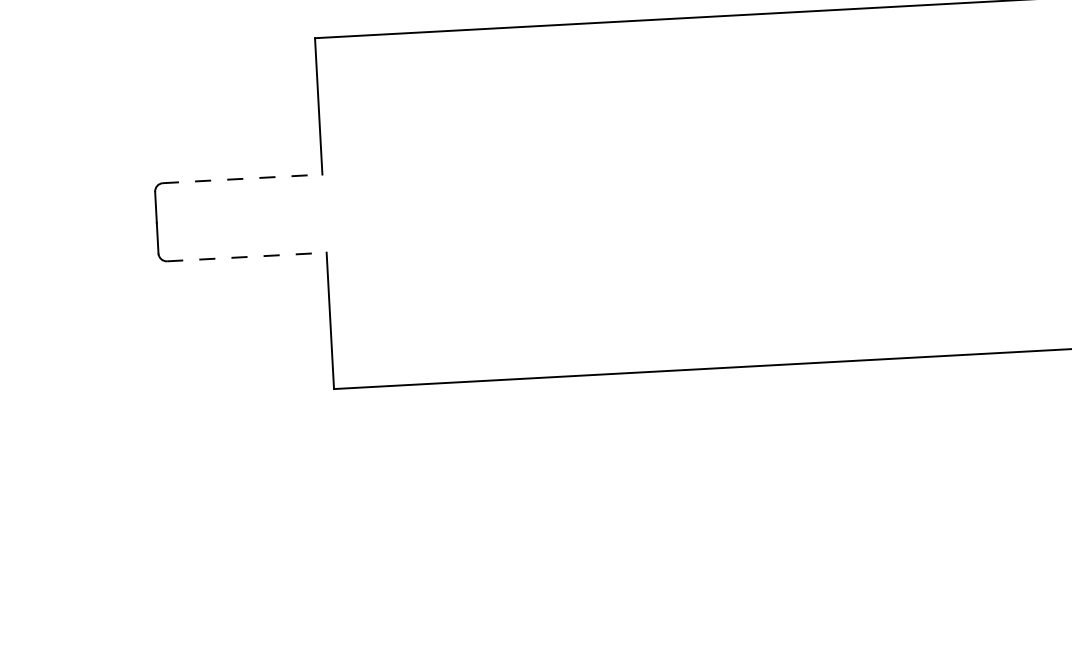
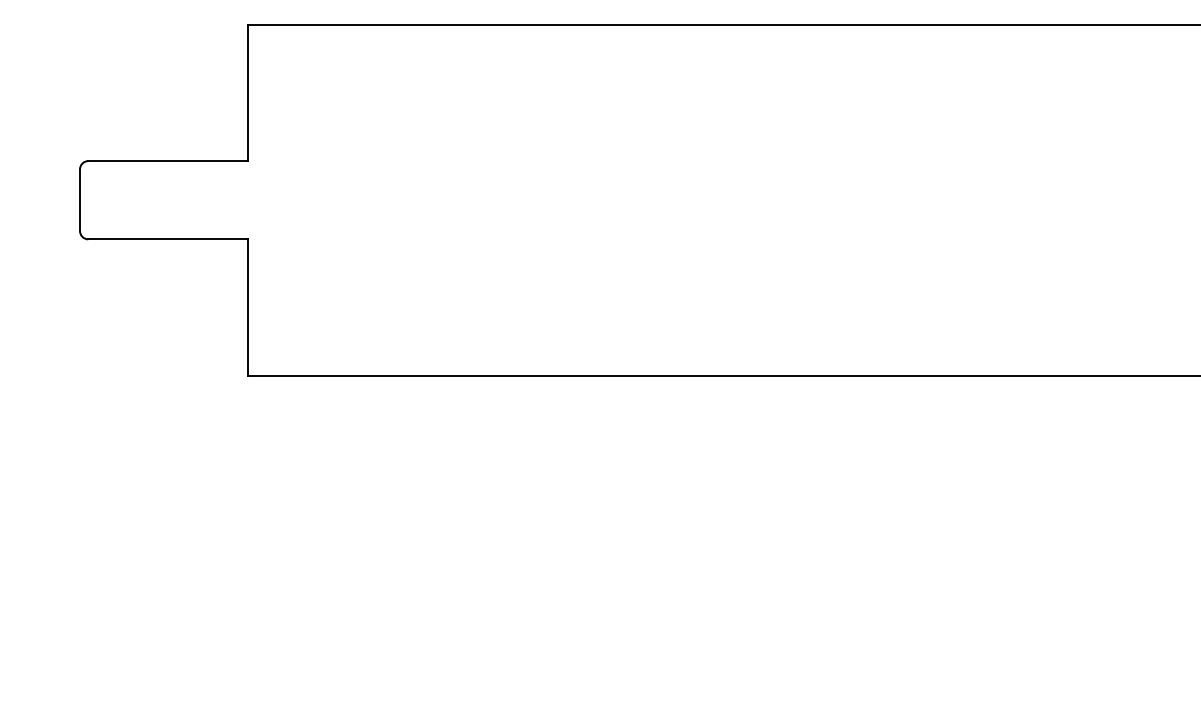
line: (243, 179) -> (168, 161), dashed -> solid
line: (247, 257) -> (168, 239), dashed -> solid

